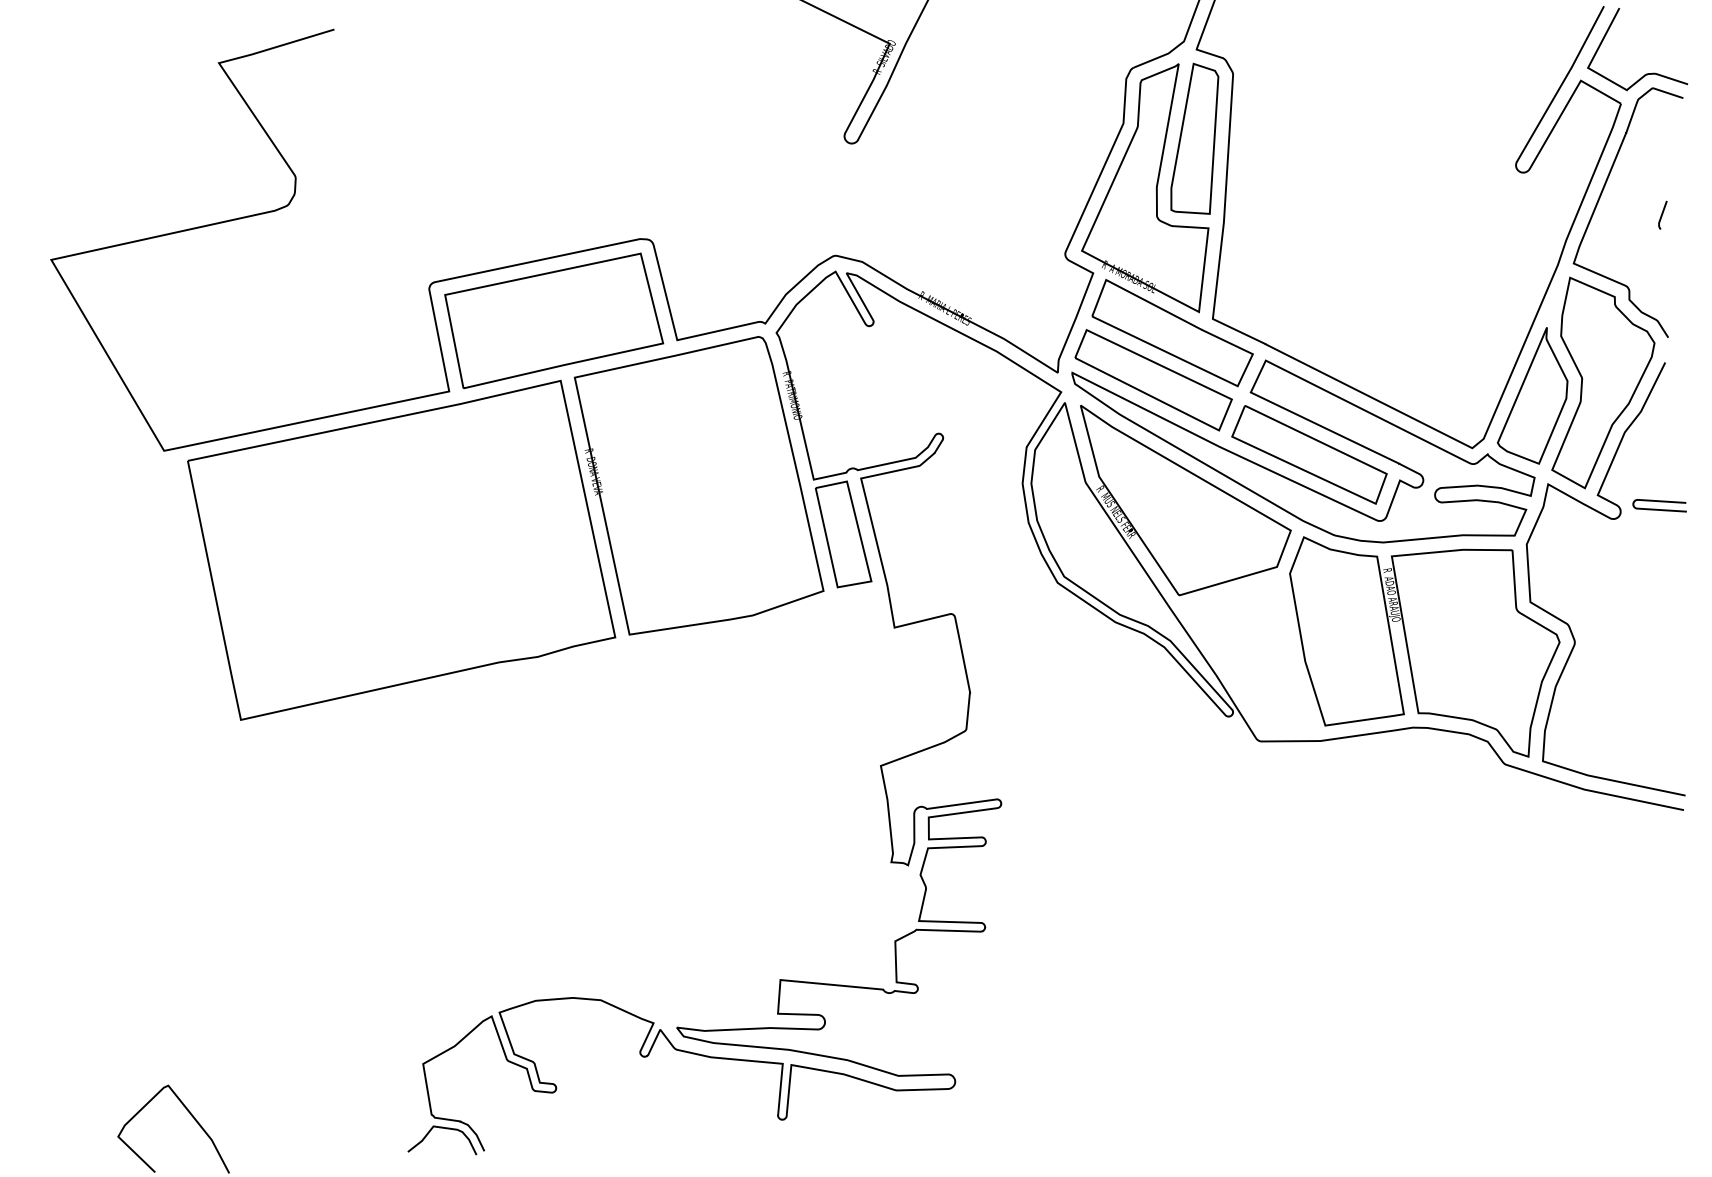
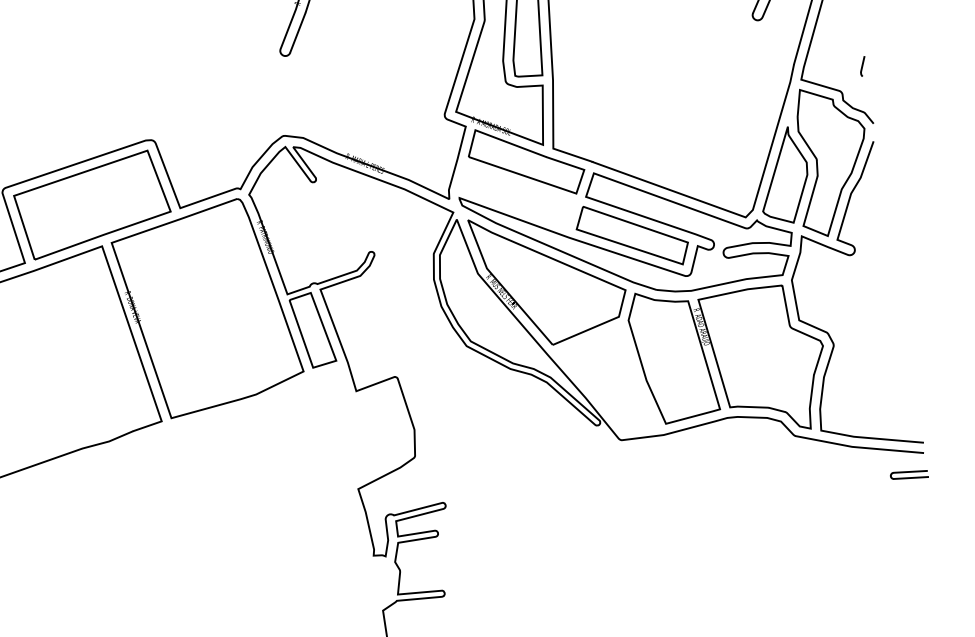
curve: (1662, 214) -> (862, 65), moved
part: (1153, 380) -> (516, 196), removed
curve: (1659, 502) -> (909, 472), moved

